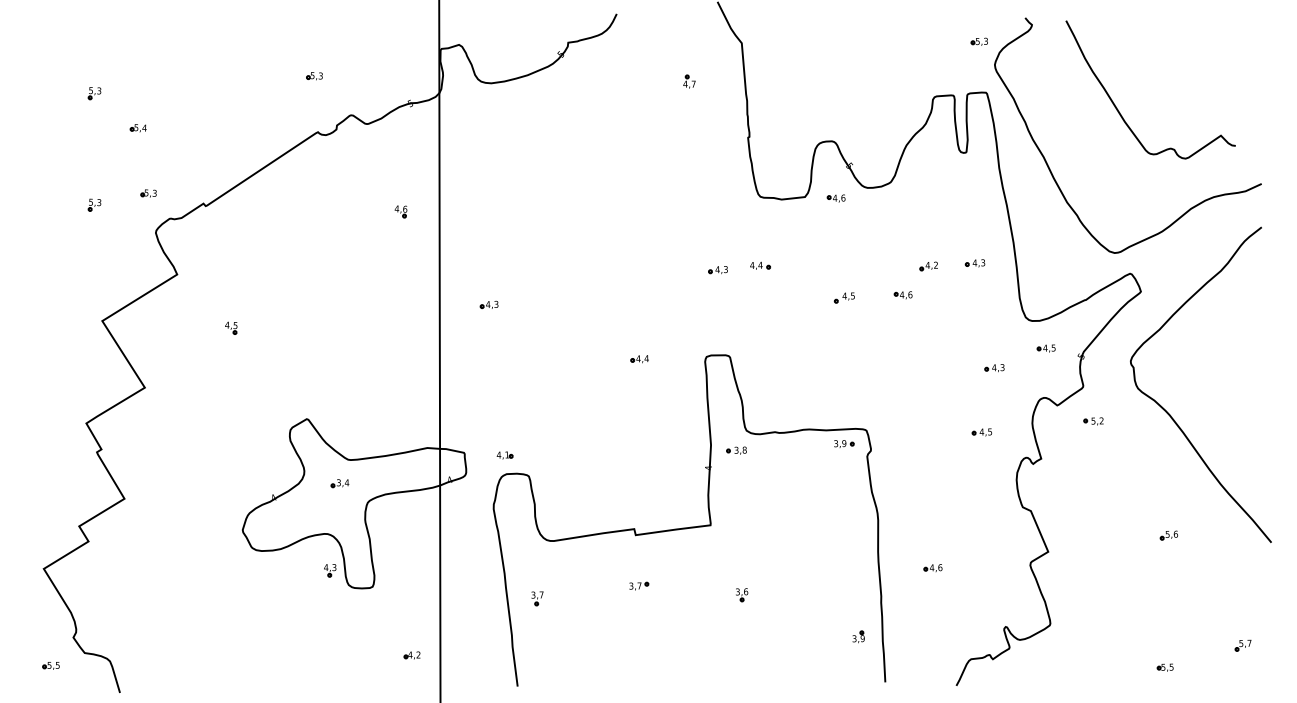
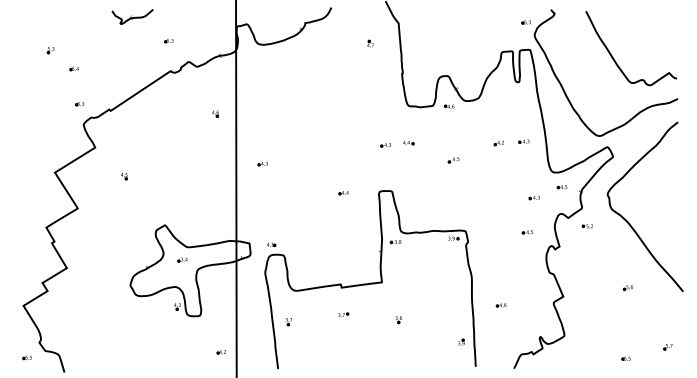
part: (246, 30) -> (132, 16), added
curve: (1119, 108) -> (614, 58), moved
part: (93, 205) -> (50, 110), removed
part: (901, 294) -> (484, 158), removed

